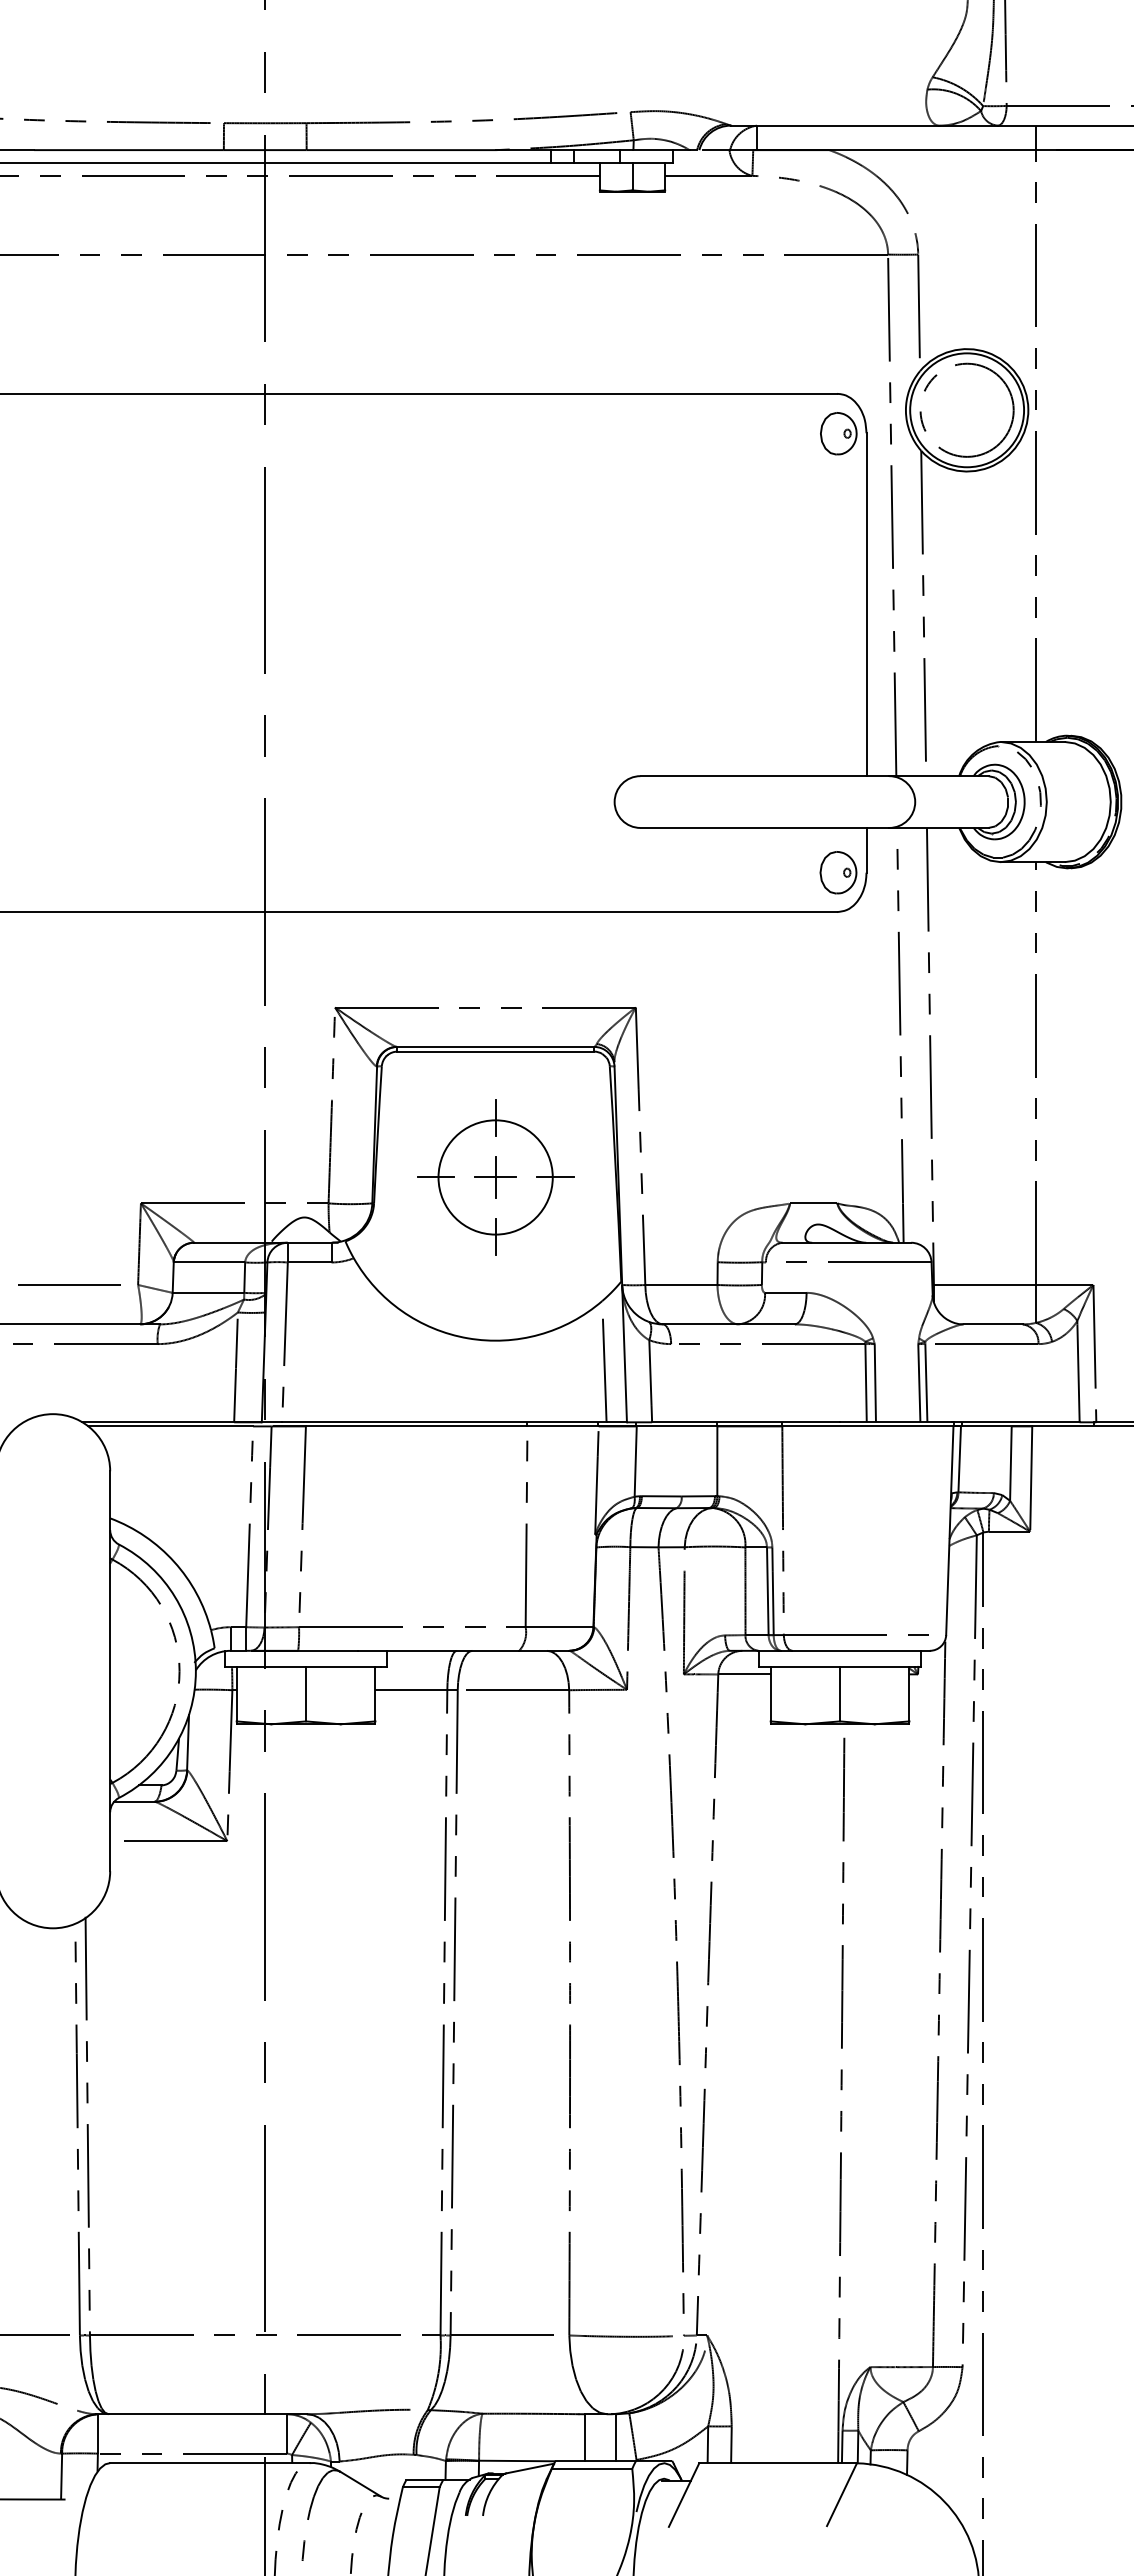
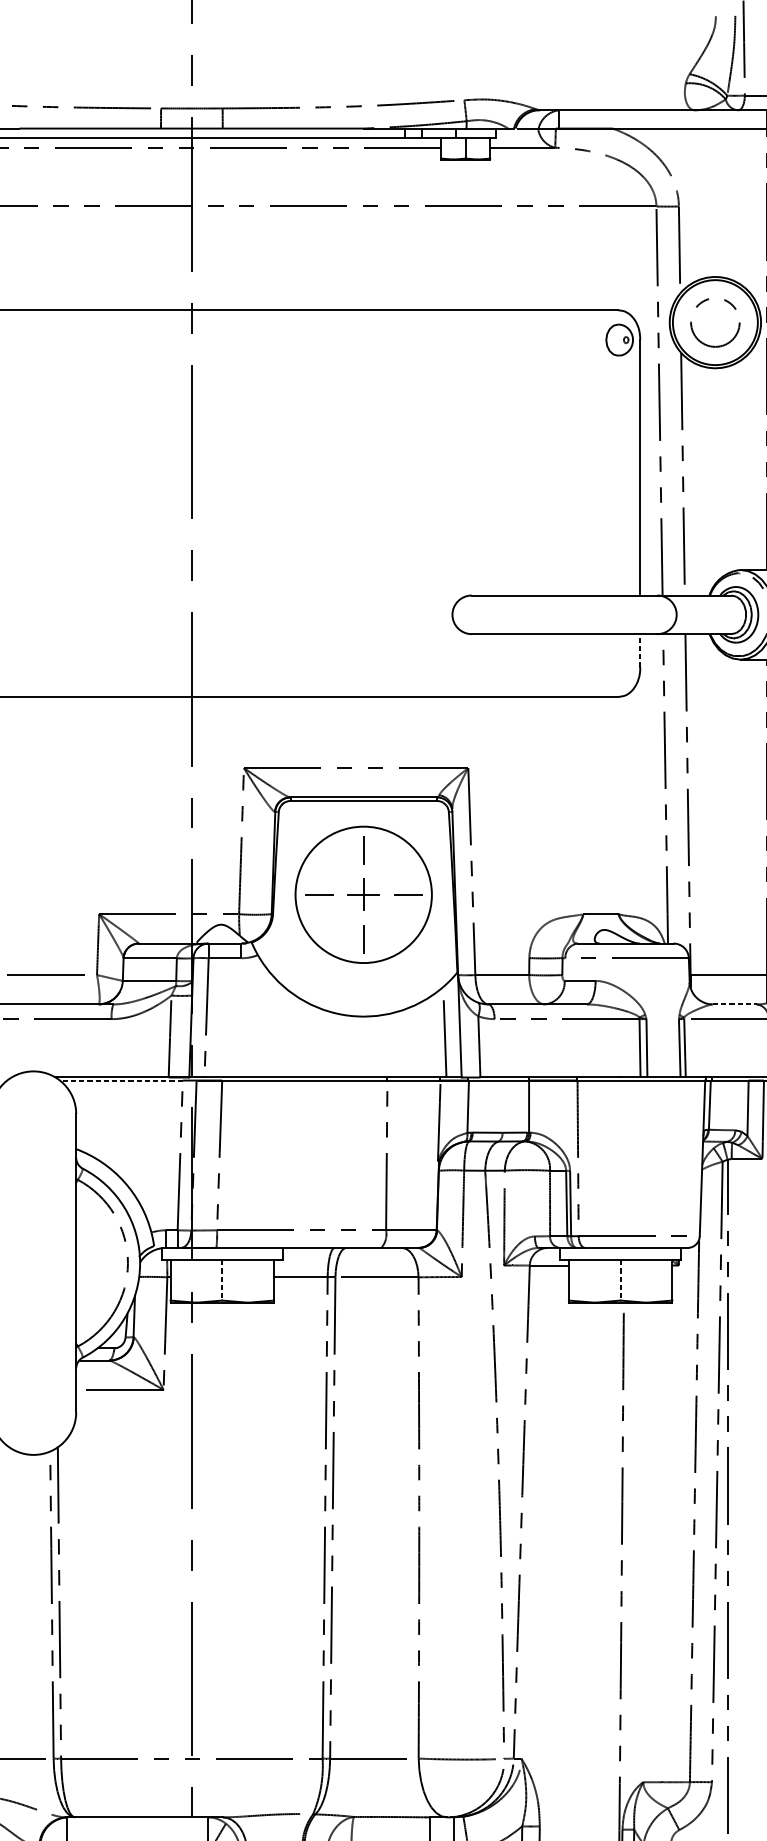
circle: (966, 409) -> (714, 322), size x0.7
line: (866, 849) -> (640, 650), solid -> dashed
part: (838, 872) -> (619, 667), removed
circle: (495, 1177) -> (363, 894), size x1.6
line: (993, 1324) -> (735, 1004), solid -> dashed
line: (170, 1426) -> (121, 1080), solid -> dashed
line: (306, 1694) -> (222, 1280), solid -> dashed
line: (840, 1694) -> (620, 1280), solid -> dashed

